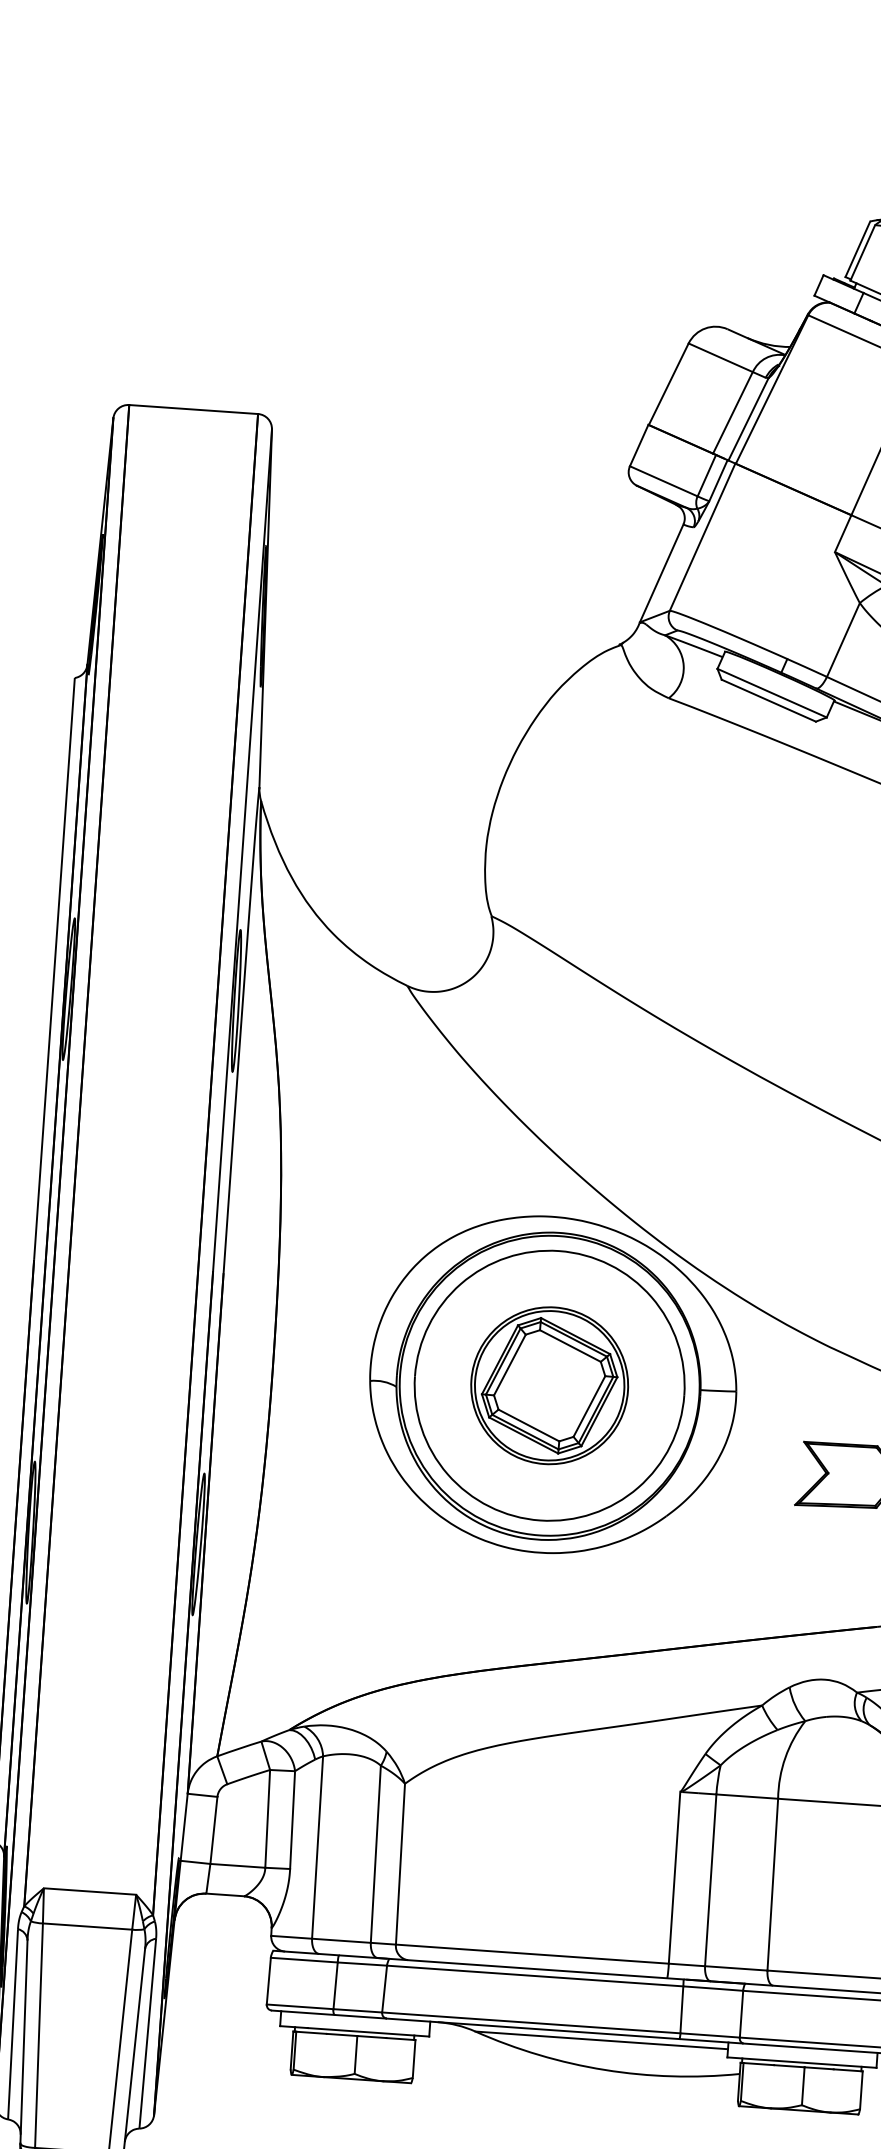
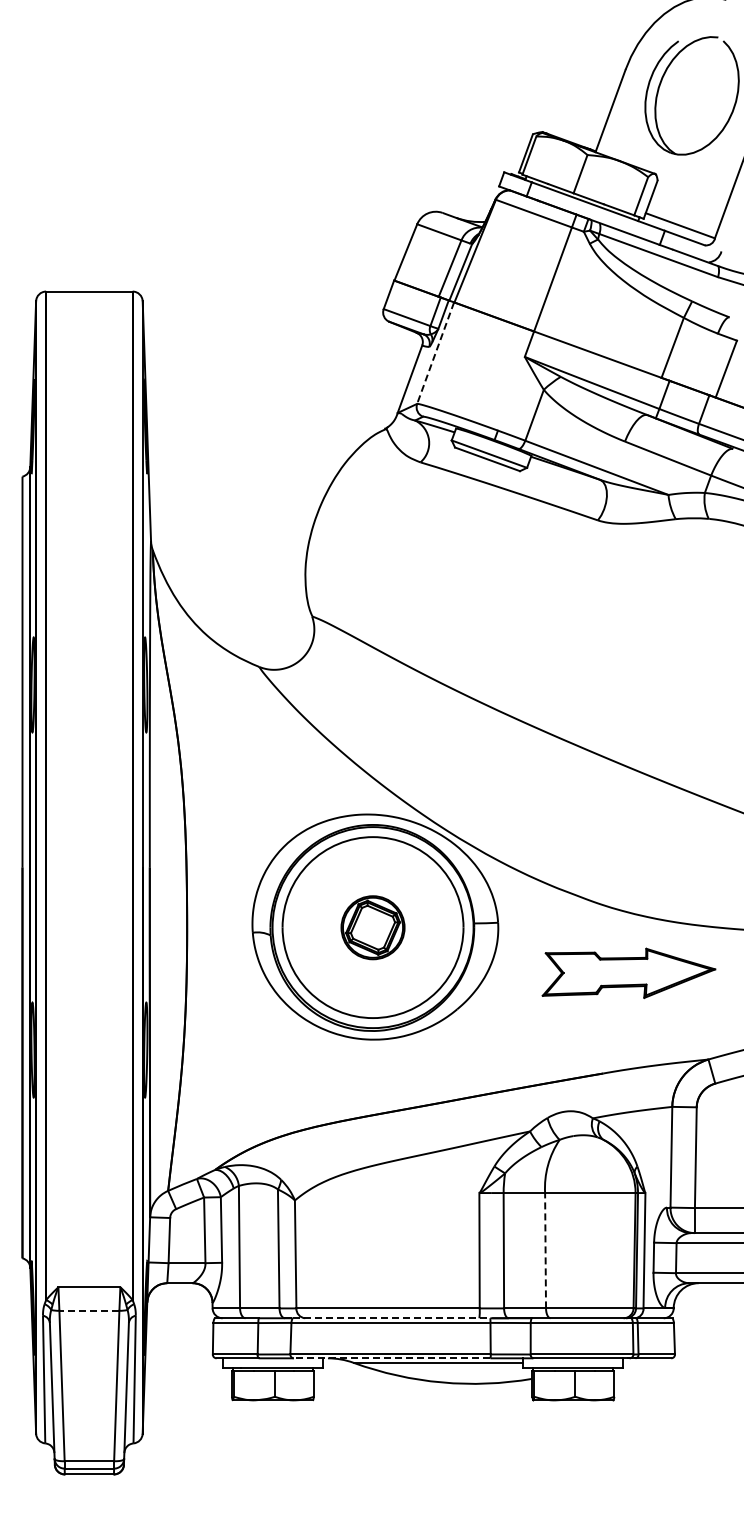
line: (702, 537) -> (435, 353), solid -> dashed
part: (548, 1385) -> (372, 927), size x0.6
line: (772, 1884) -> (545, 1250), solid -> dashed
line: (87, 1926) -> (89, 1310), solid -> dashed
line: (536, 1969) -> (391, 1318), solid -> dashed
line: (532, 2029) -> (391, 1358), solid -> dashed

